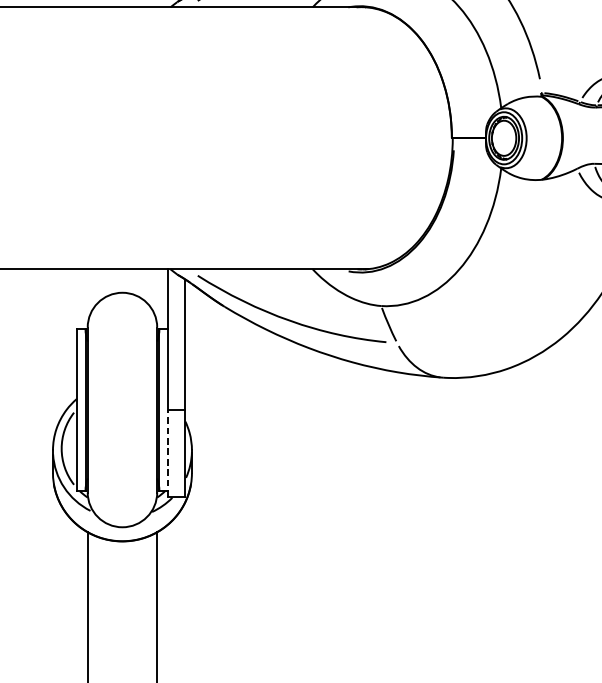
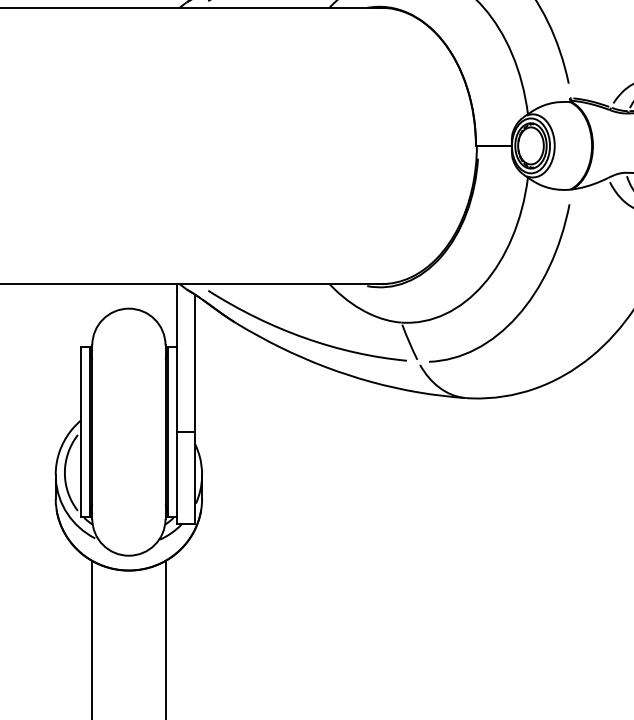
curve: (498, 288) -> (525, 304), added
line: (167, 453) -> (176, 477), dashed -> solid

